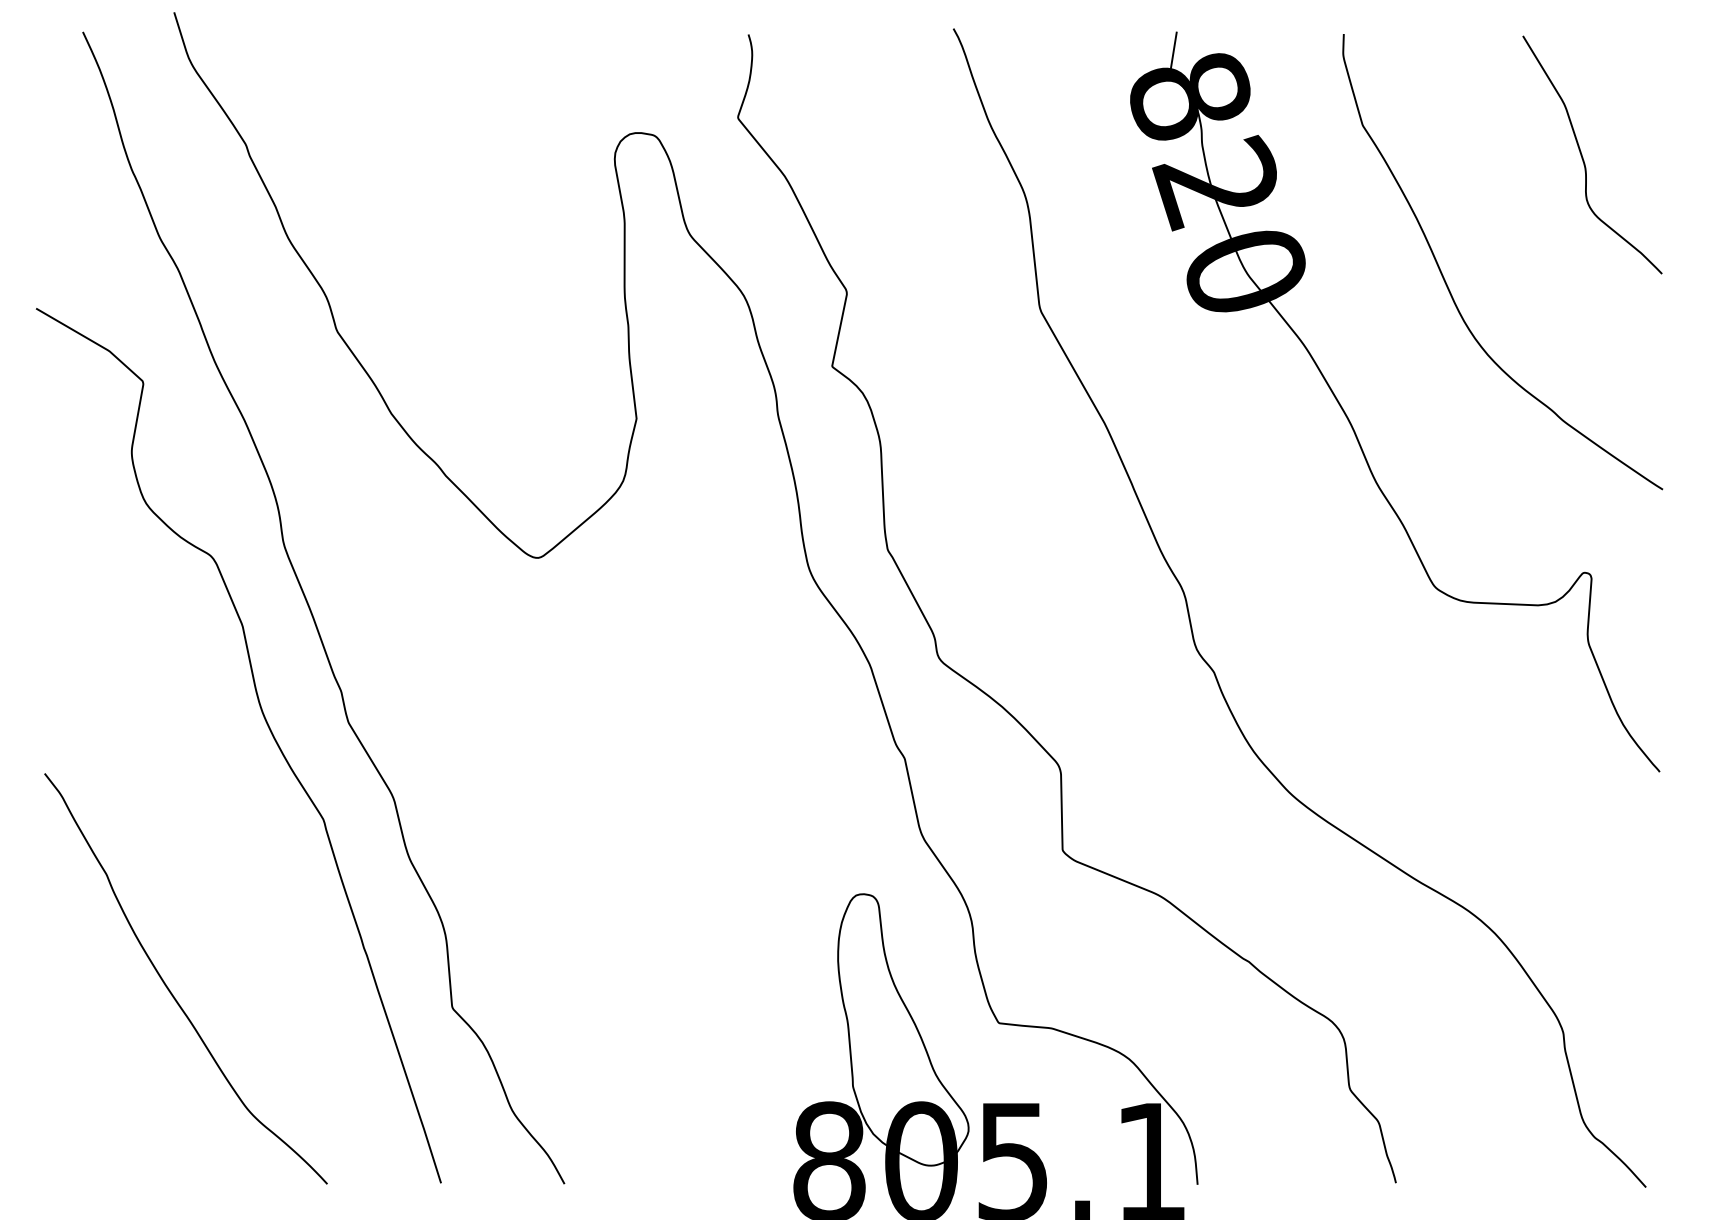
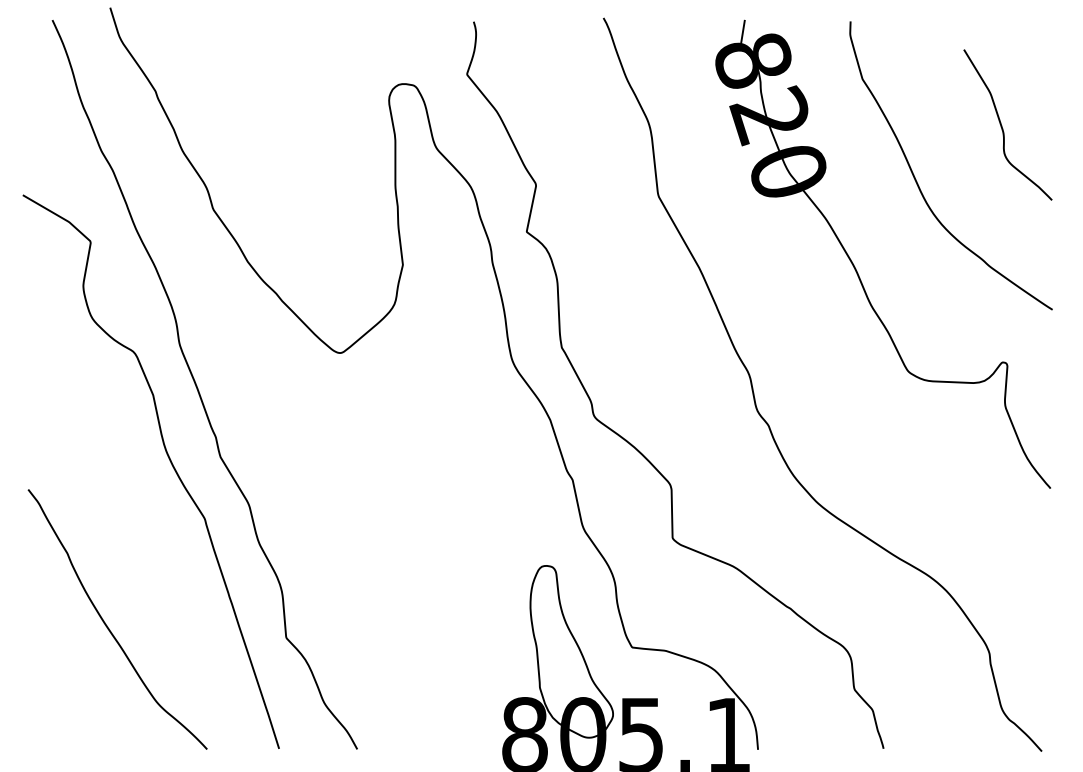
curve: (1583, 155) -> (1002, 125), moved

